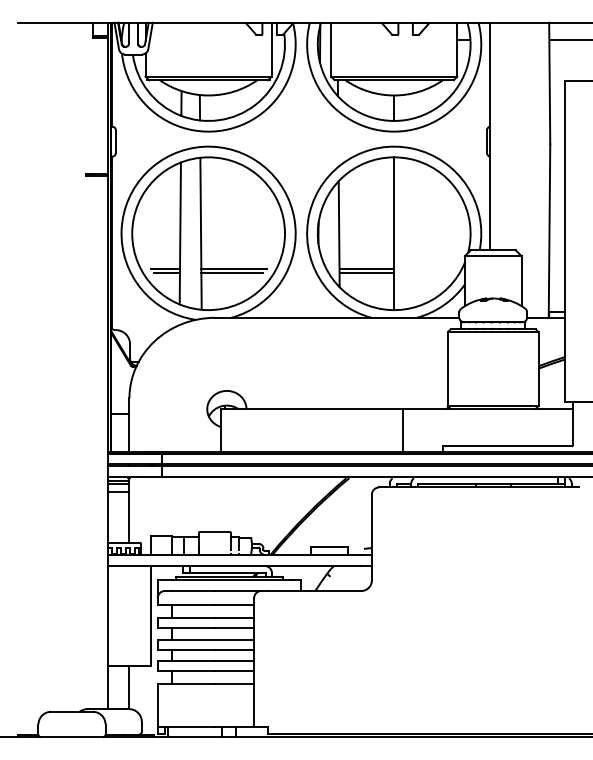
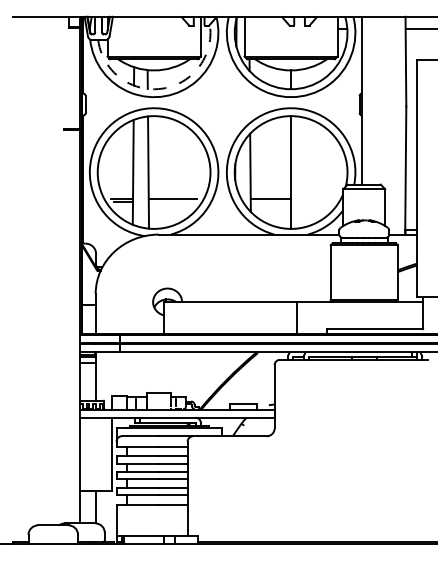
arc: (219, 120) -> (162, 88), solid -> dashed
line: (231, 272) -> (171, 201), removed
line: (366, 272) -> (270, 201), removed

